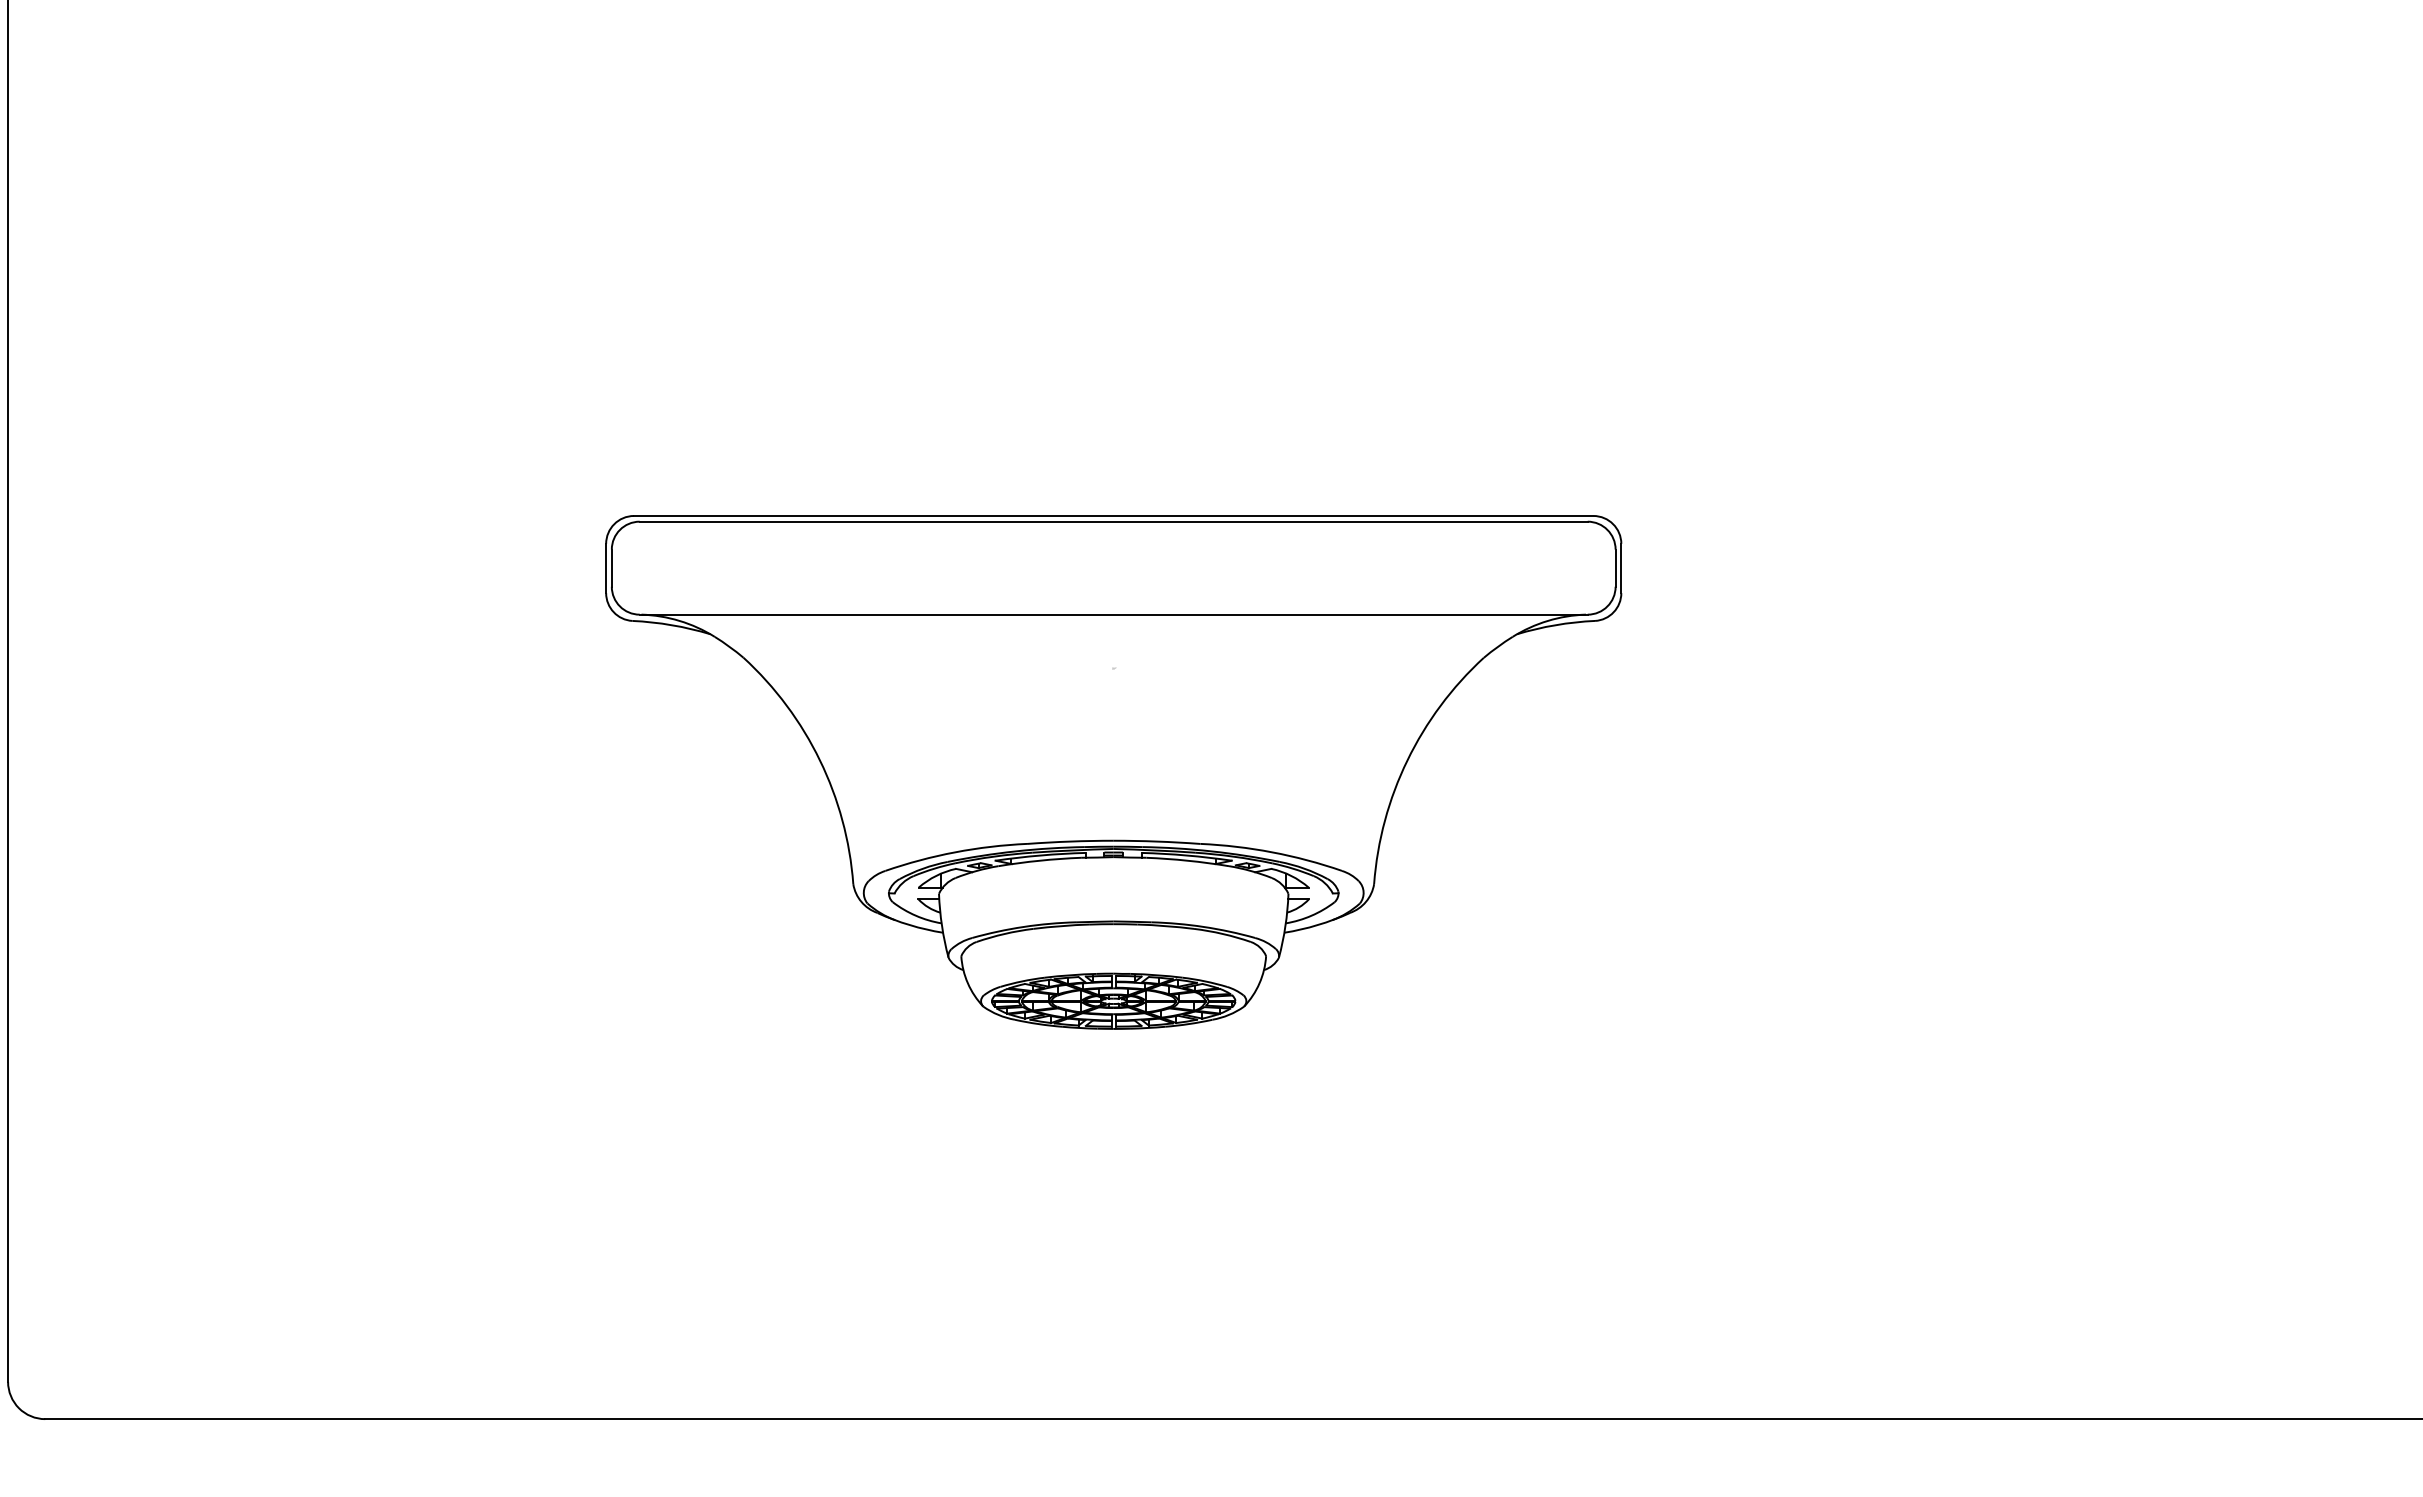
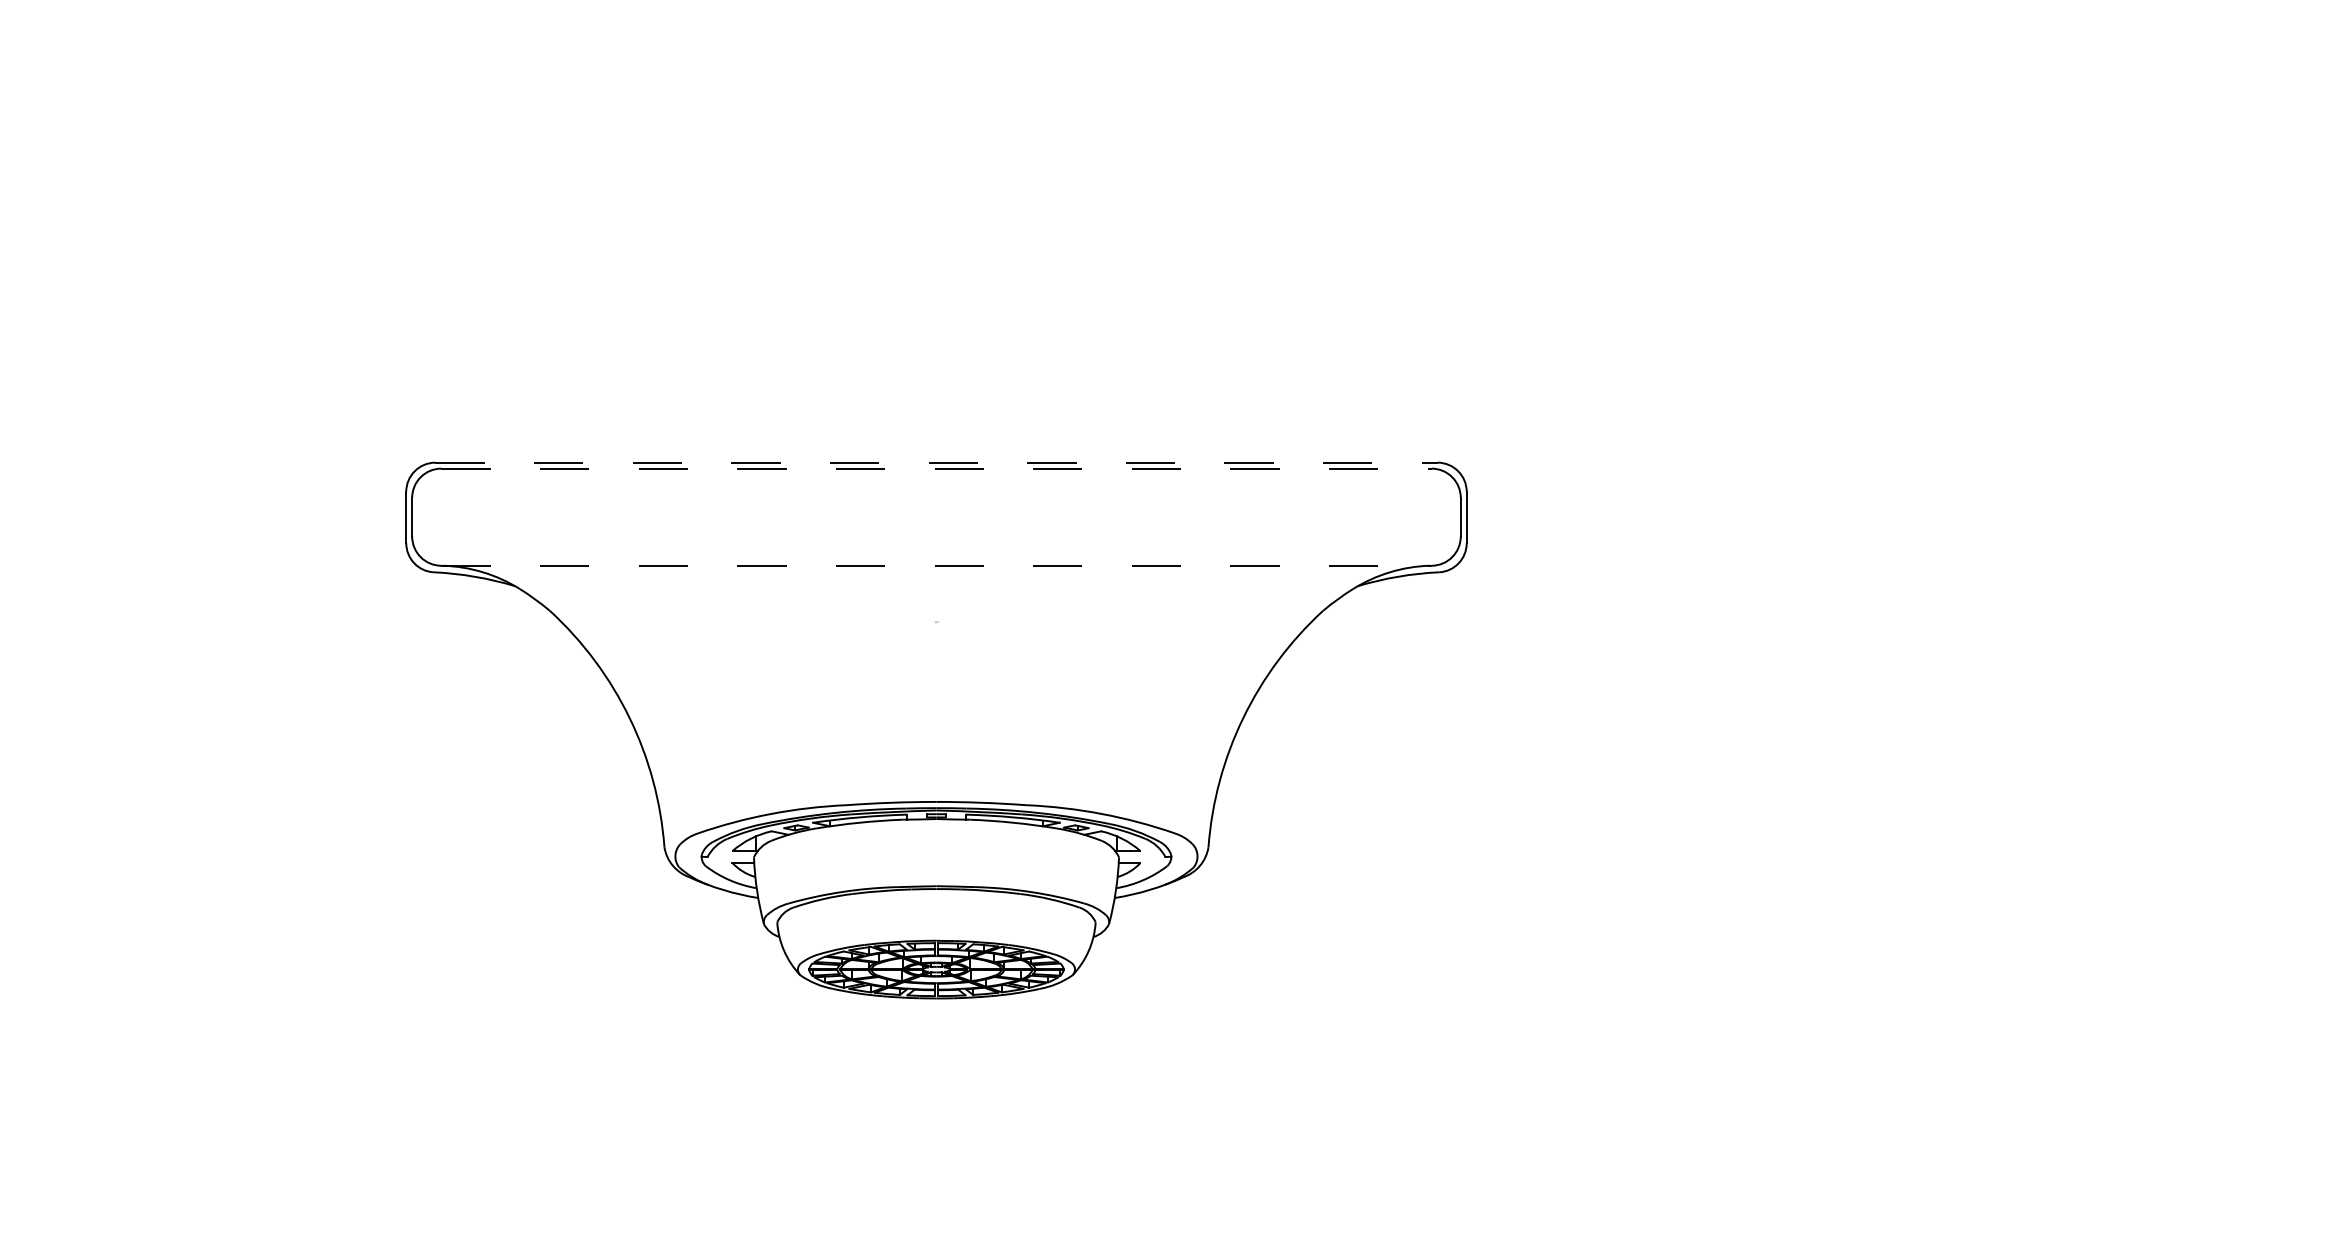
line: (1113, 515) -> (936, 462), solid -> dashed
line: (1113, 521) -> (936, 468), solid -> dashed
line: (1113, 614) -> (936, 565), solid -> dashed

